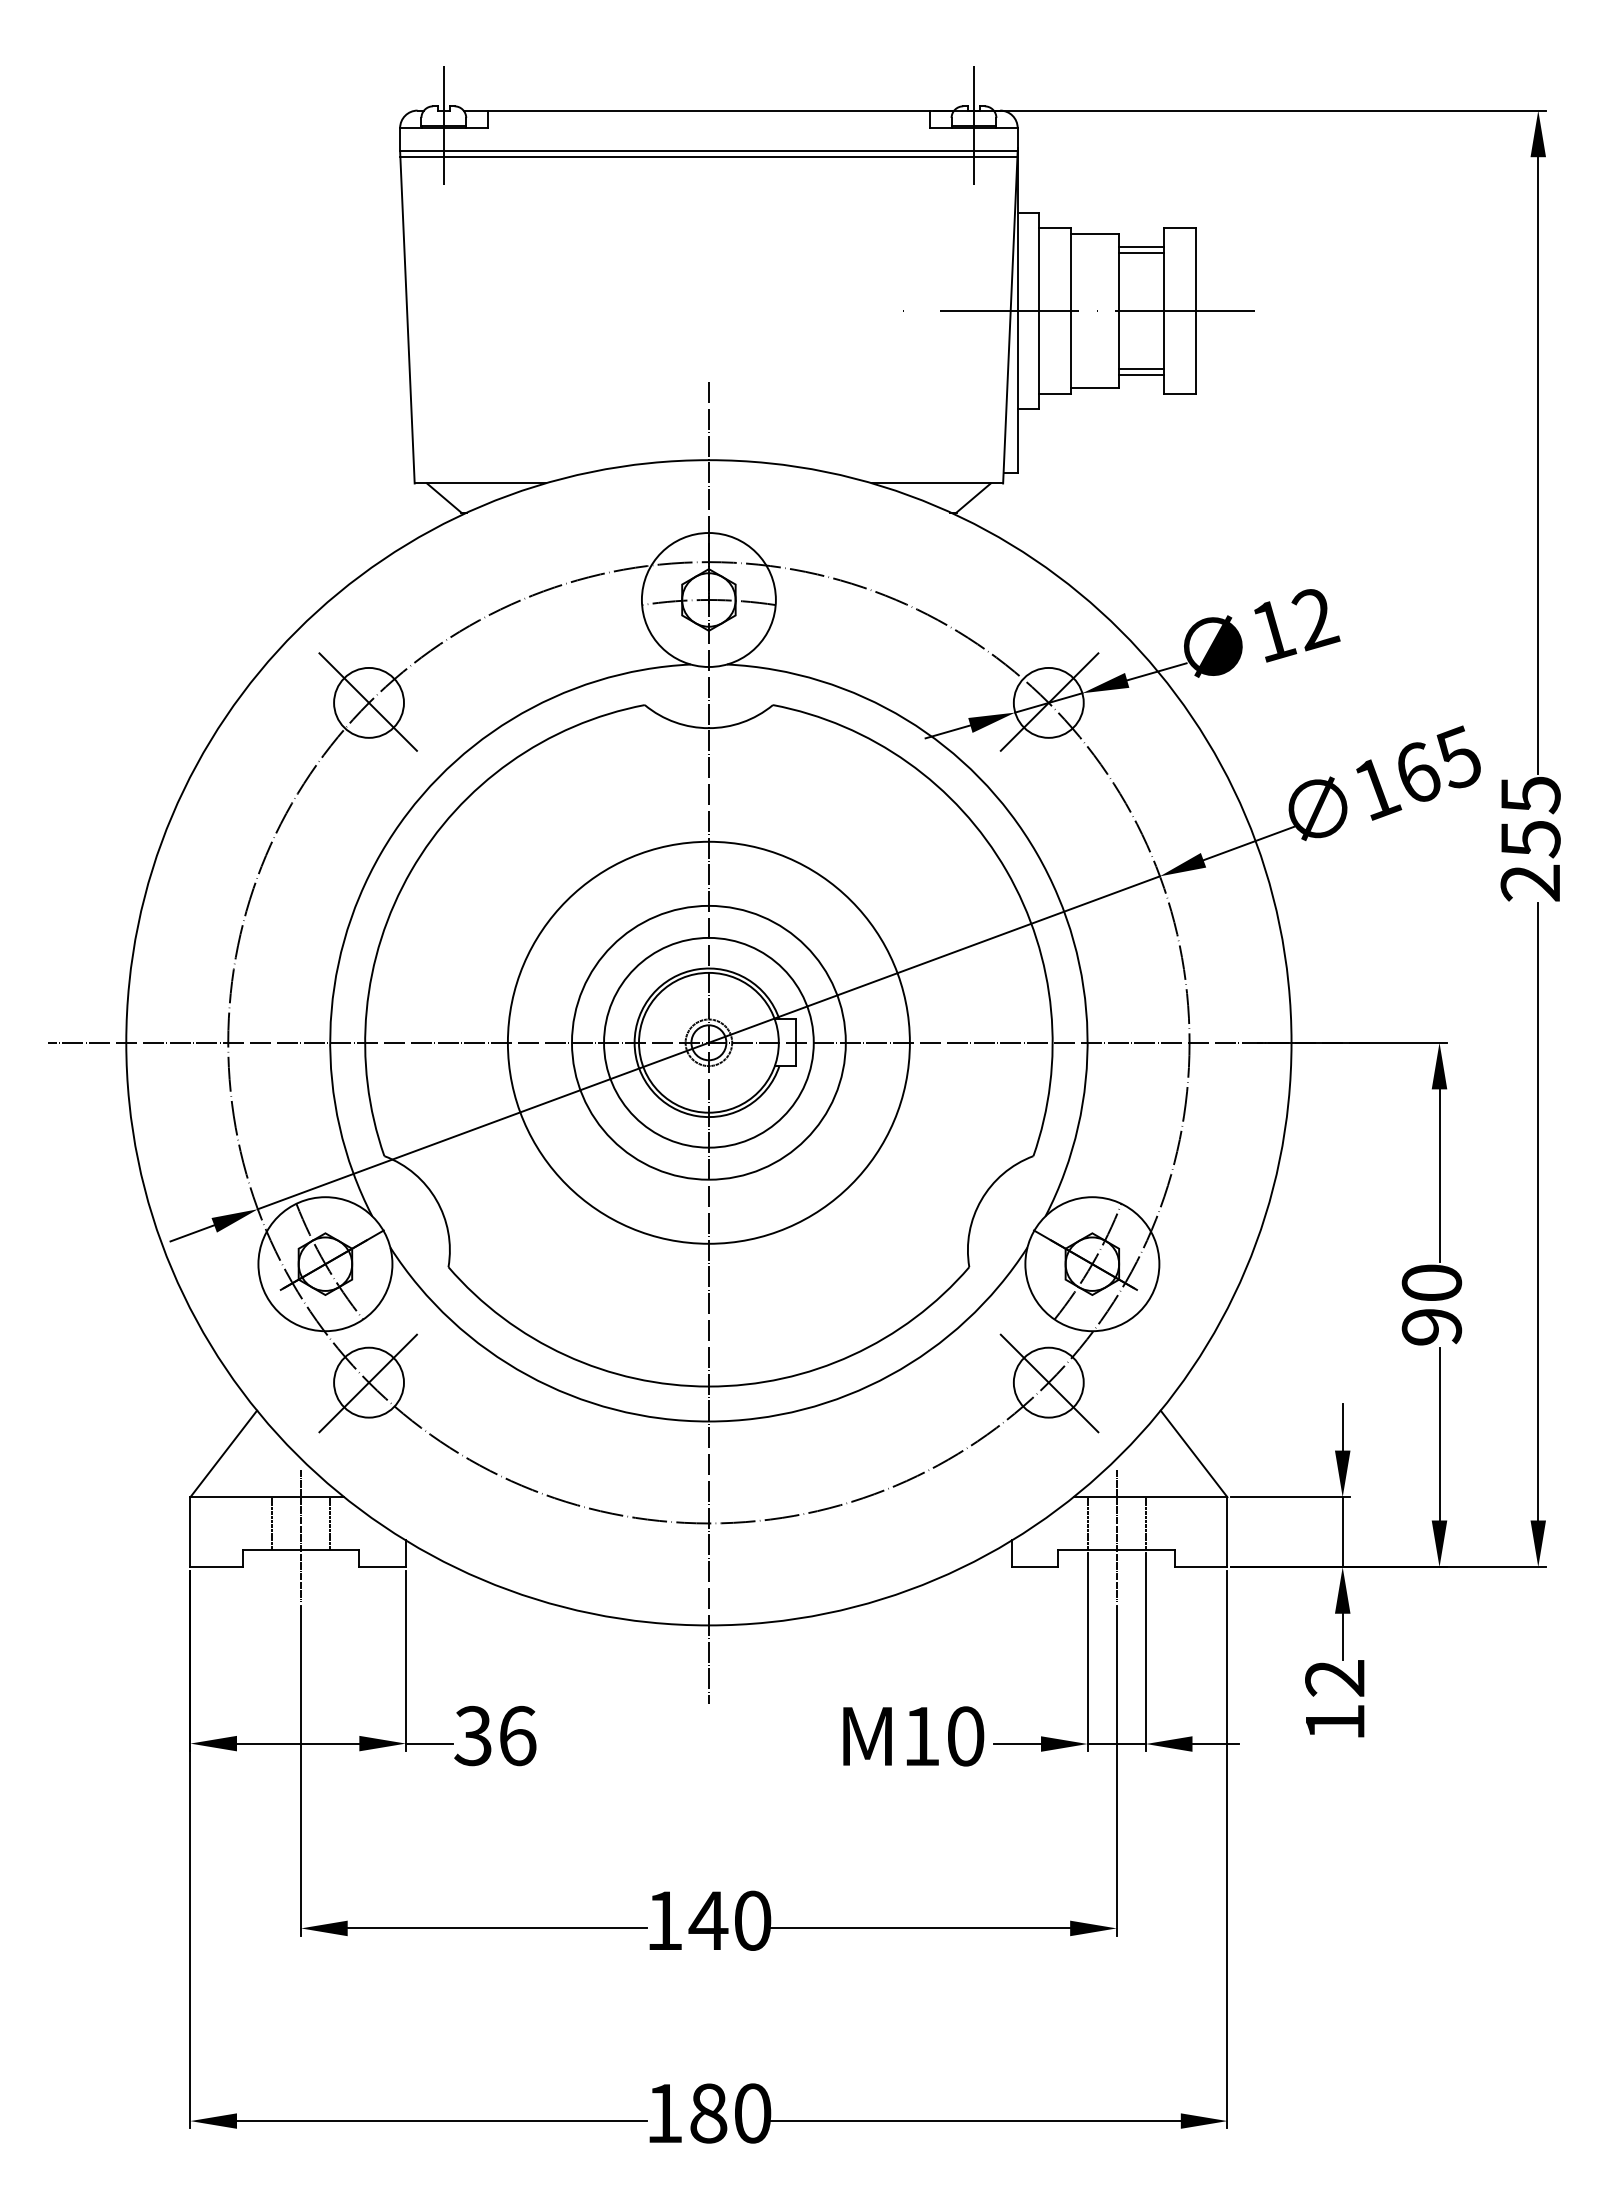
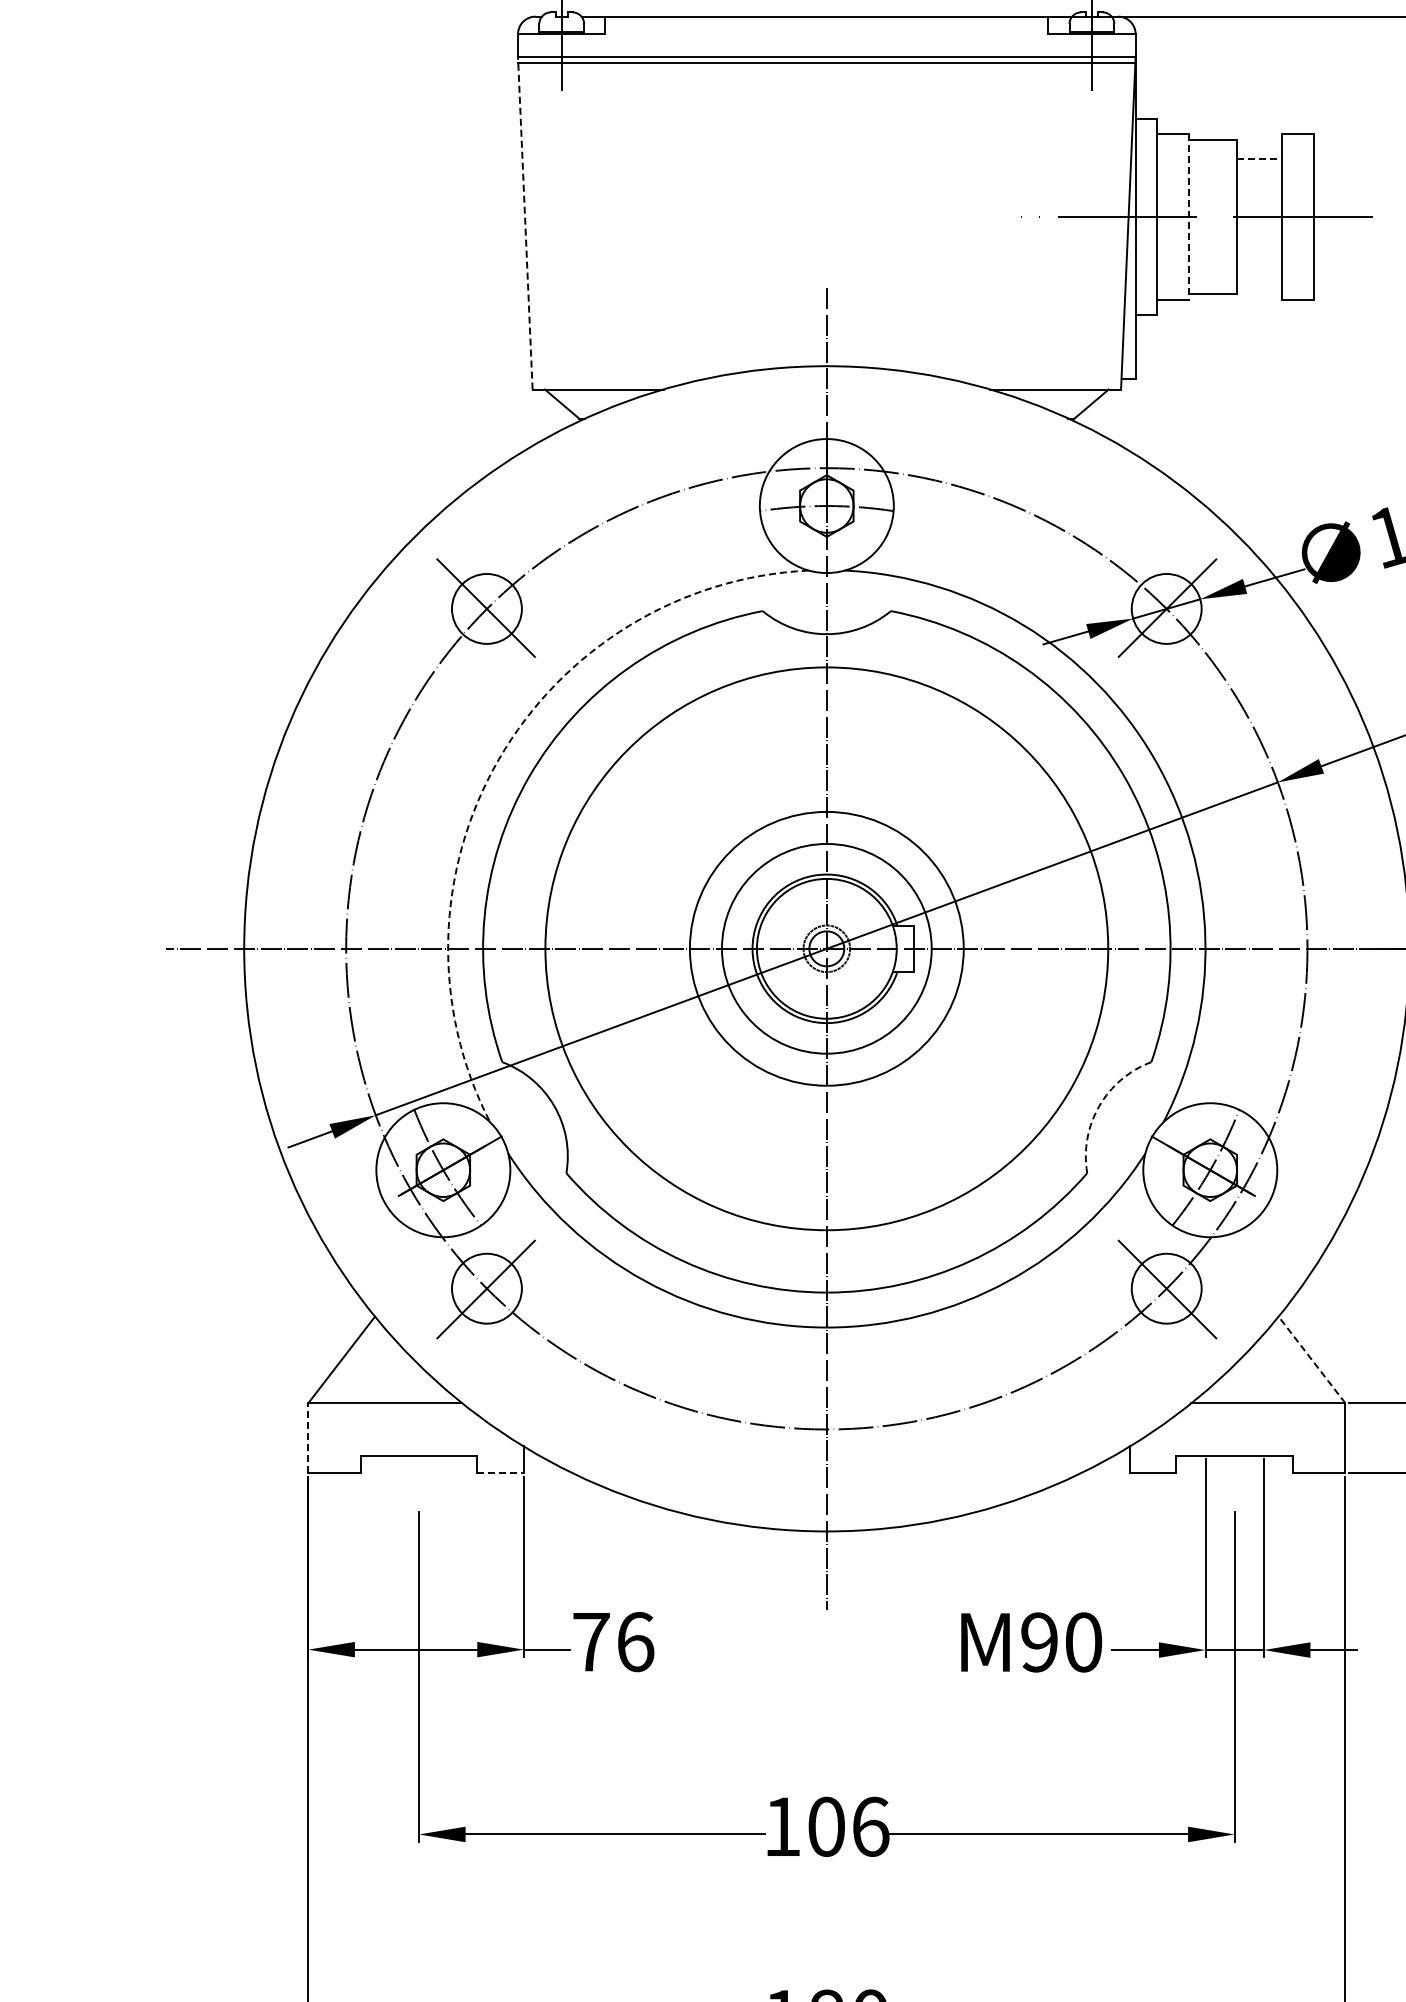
line: (1141, 246) -> (1259, 152), removed
line: (1142, 253) -> (1260, 159), solid -> dashed
line: (1070, 311) -> (1188, 217), solid -> dashed
line: (407, 316) -> (525, 222), solid -> dashed
line: (1141, 368) -> (1259, 274), removed
line: (1141, 374) -> (1259, 280), removed
arc: (380, 853) -> (498, 759), solid -> dashed
circle: (708, 1042) -> (826, 948), size x1.4
arc: (981, 1200) -> (1099, 1106), solid -> dashed
line: (1194, 1453) -> (1312, 1359), solid -> dashed
line: (271, 1523) -> (389, 1429), removed
line: (330, 1523) -> (448, 1429), removed
line: (1087, 1523) -> (1205, 1429), removed
line: (1145, 1523) -> (1263, 1429), removed
line: (190, 1532) -> (308, 1438), solid -> dashed
line: (301, 1536) -> (419, 1442), removed
line: (1116, 1536) -> (1234, 1442), removed
line: (383, 1567) -> (501, 1473), solid -> dashed
text: (472, 1735) -> (590, 1641), 36 -> 76
text: (921, 1736) -> (1039, 1642), M10 -> M90
text: (729, 1920) -> (847, 1826), 140 -> 106

